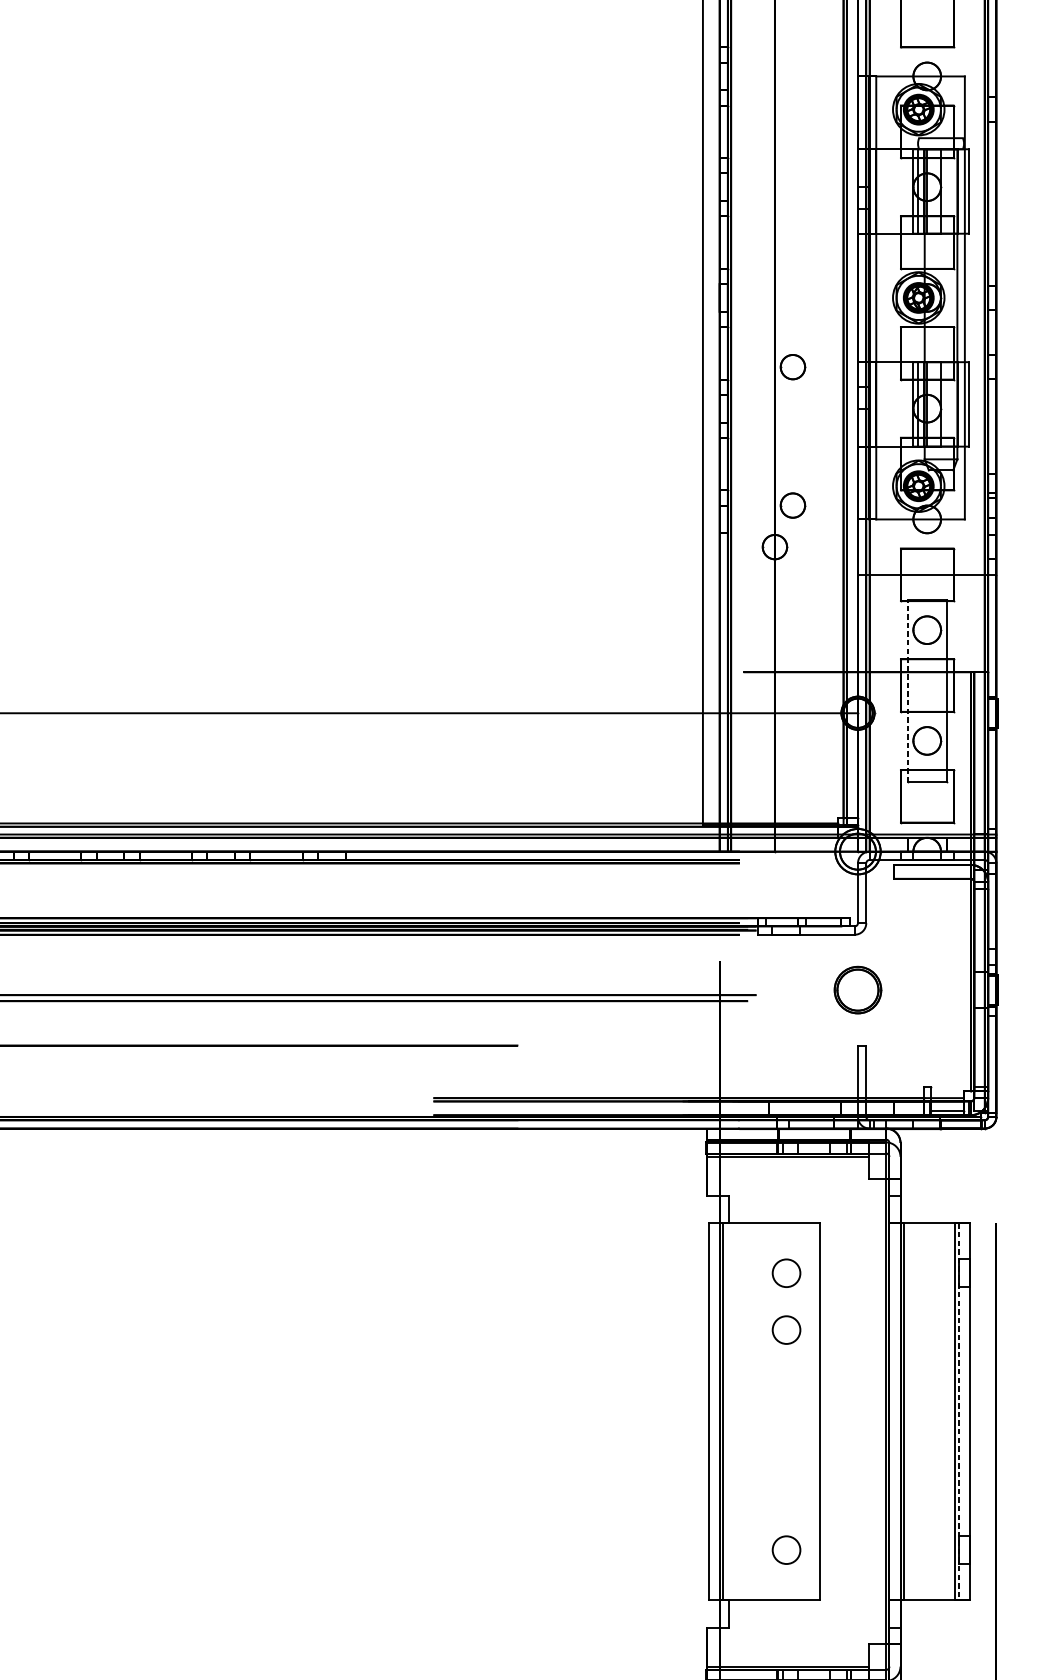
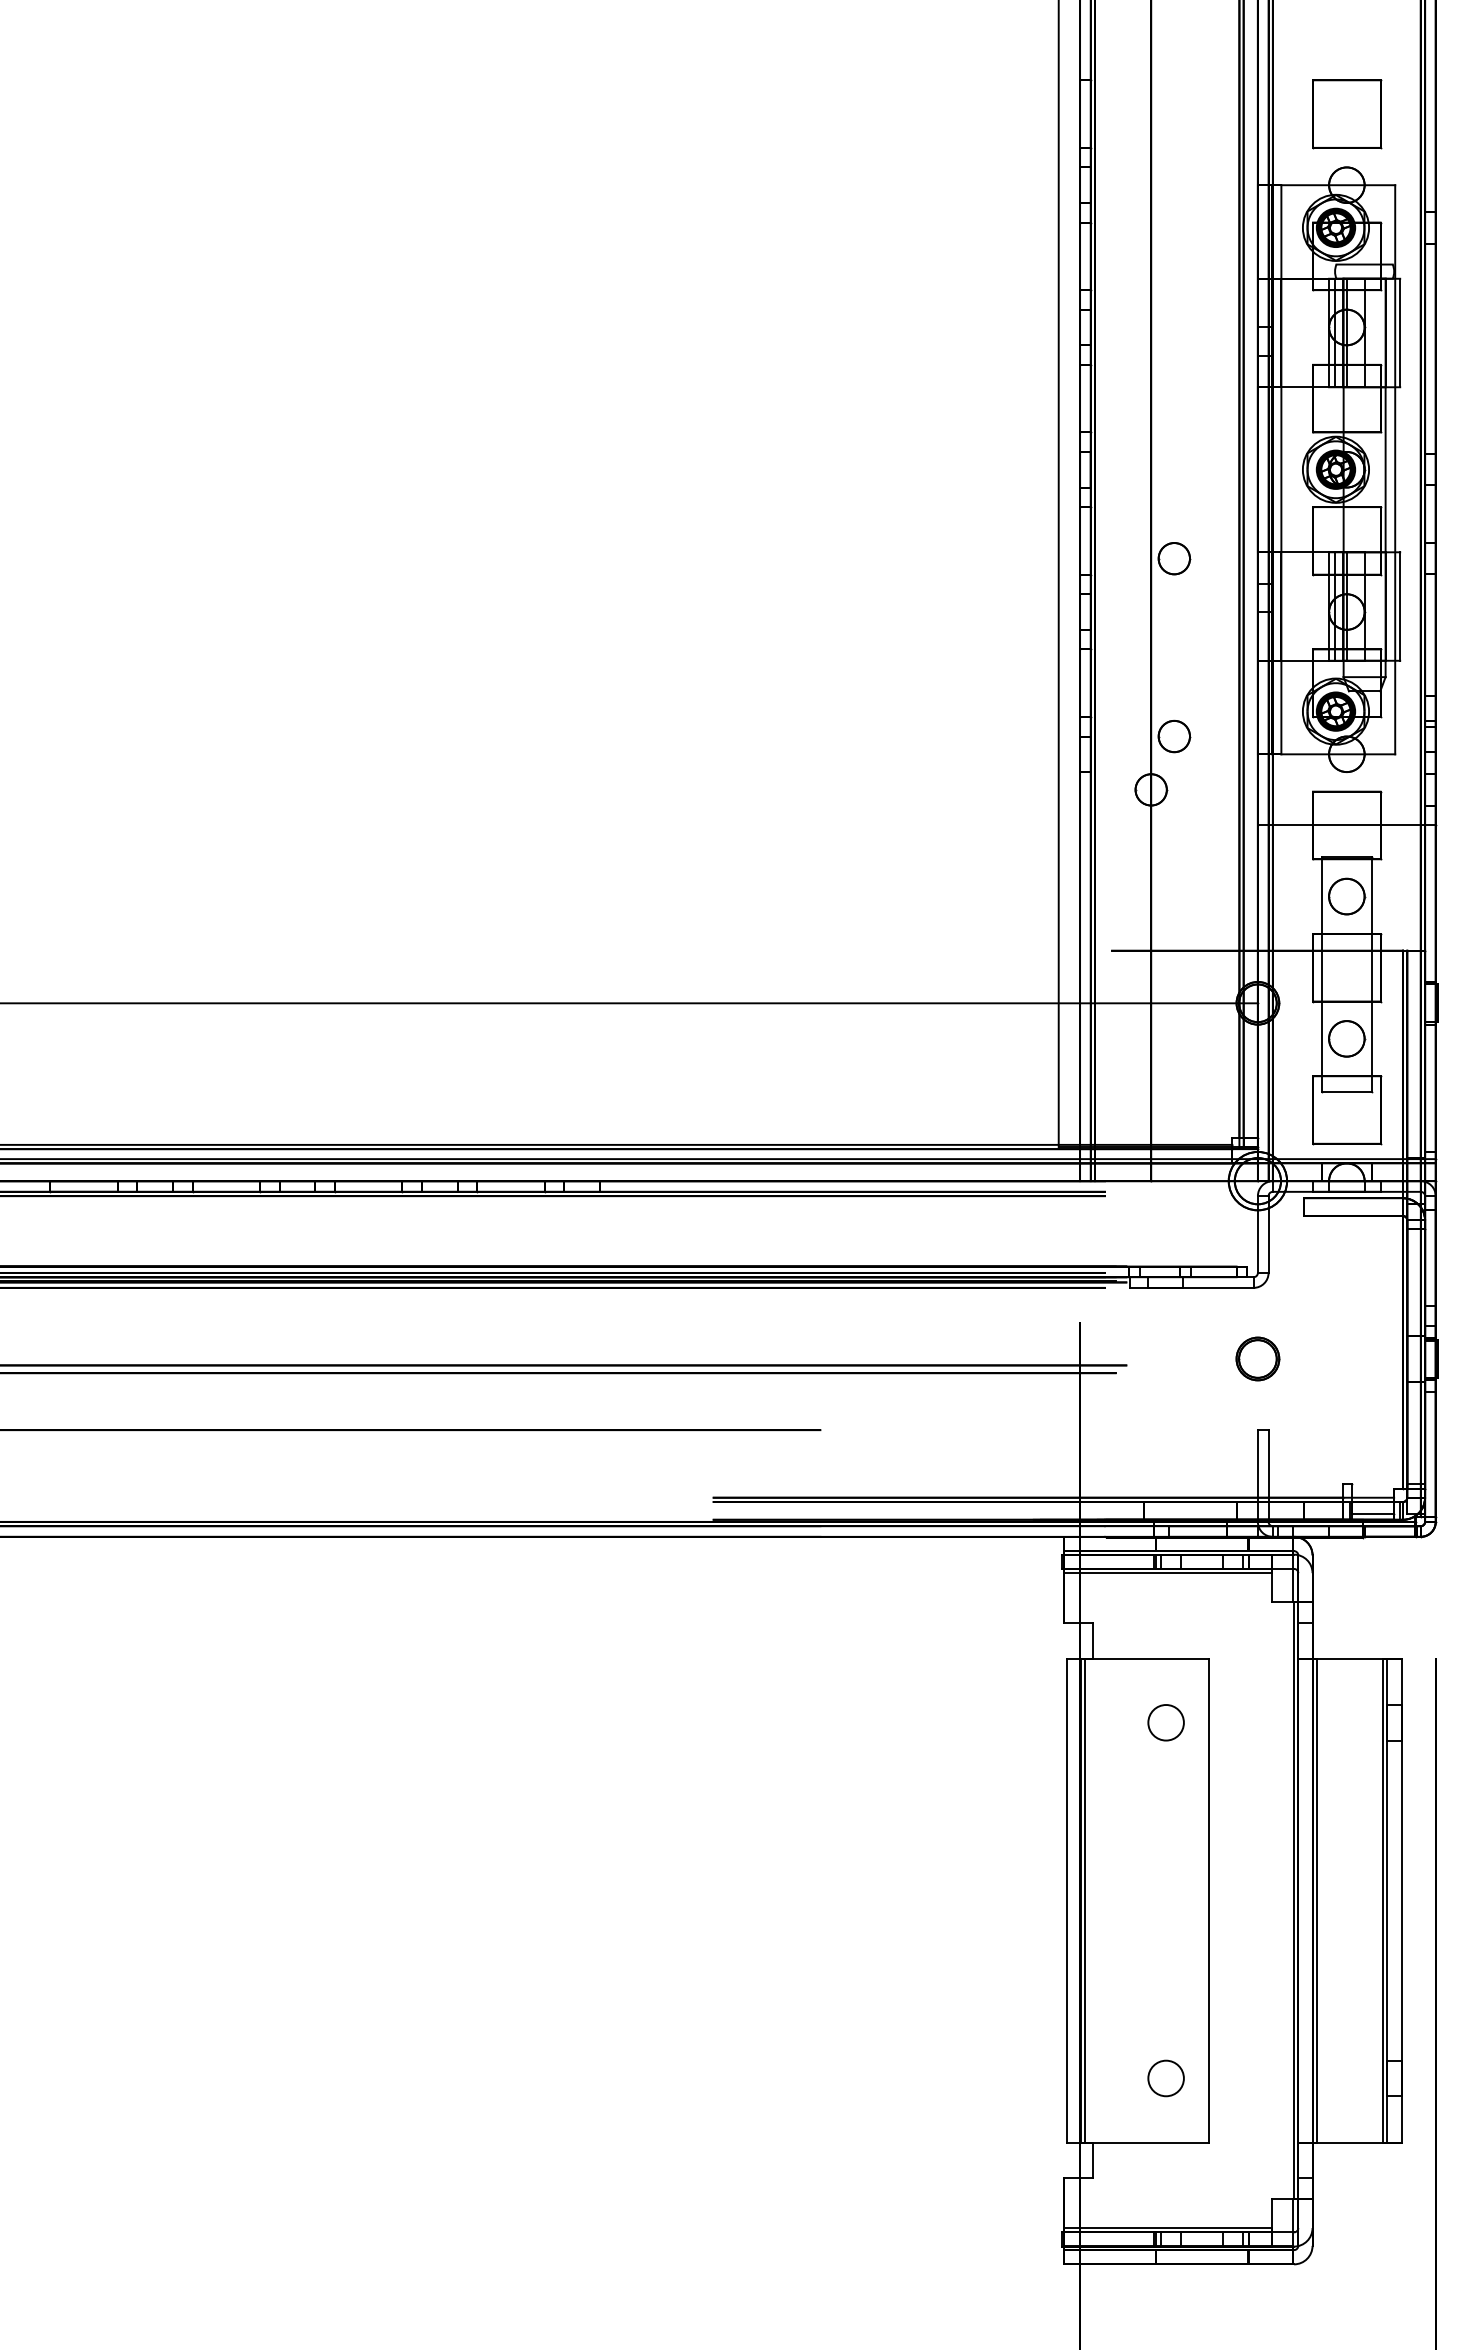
line: (907, 690) -> (1321, 974), dashed -> solid
part: (857, 989) -> (1257, 1358), size x0.71
circle: (786, 1329) -> (1165, 1795), removed
line: (958, 1411) -> (1387, 1900), dashed -> solid

